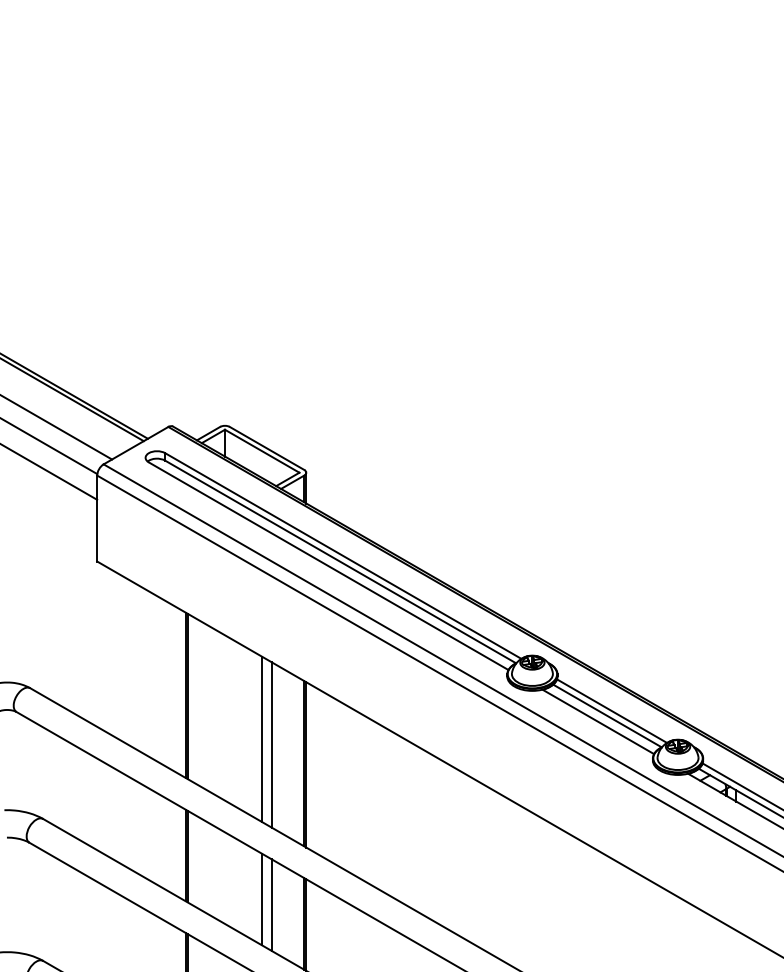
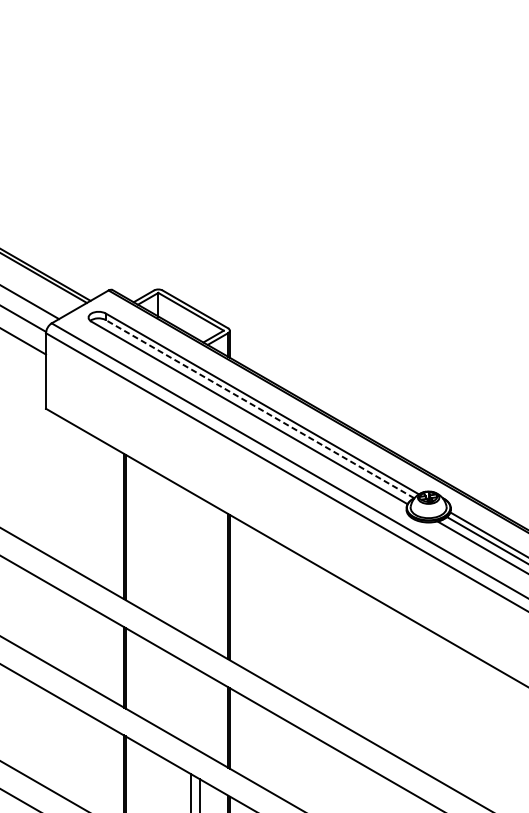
line: (340, 561) -> (259, 408), solid -> dashed
line: (262, 739) -> (191, 565), removed
line: (271, 744) -> (199, 569), removed
line: (262, 899) -> (191, 705), removed
line: (271, 905) -> (199, 711), removed

